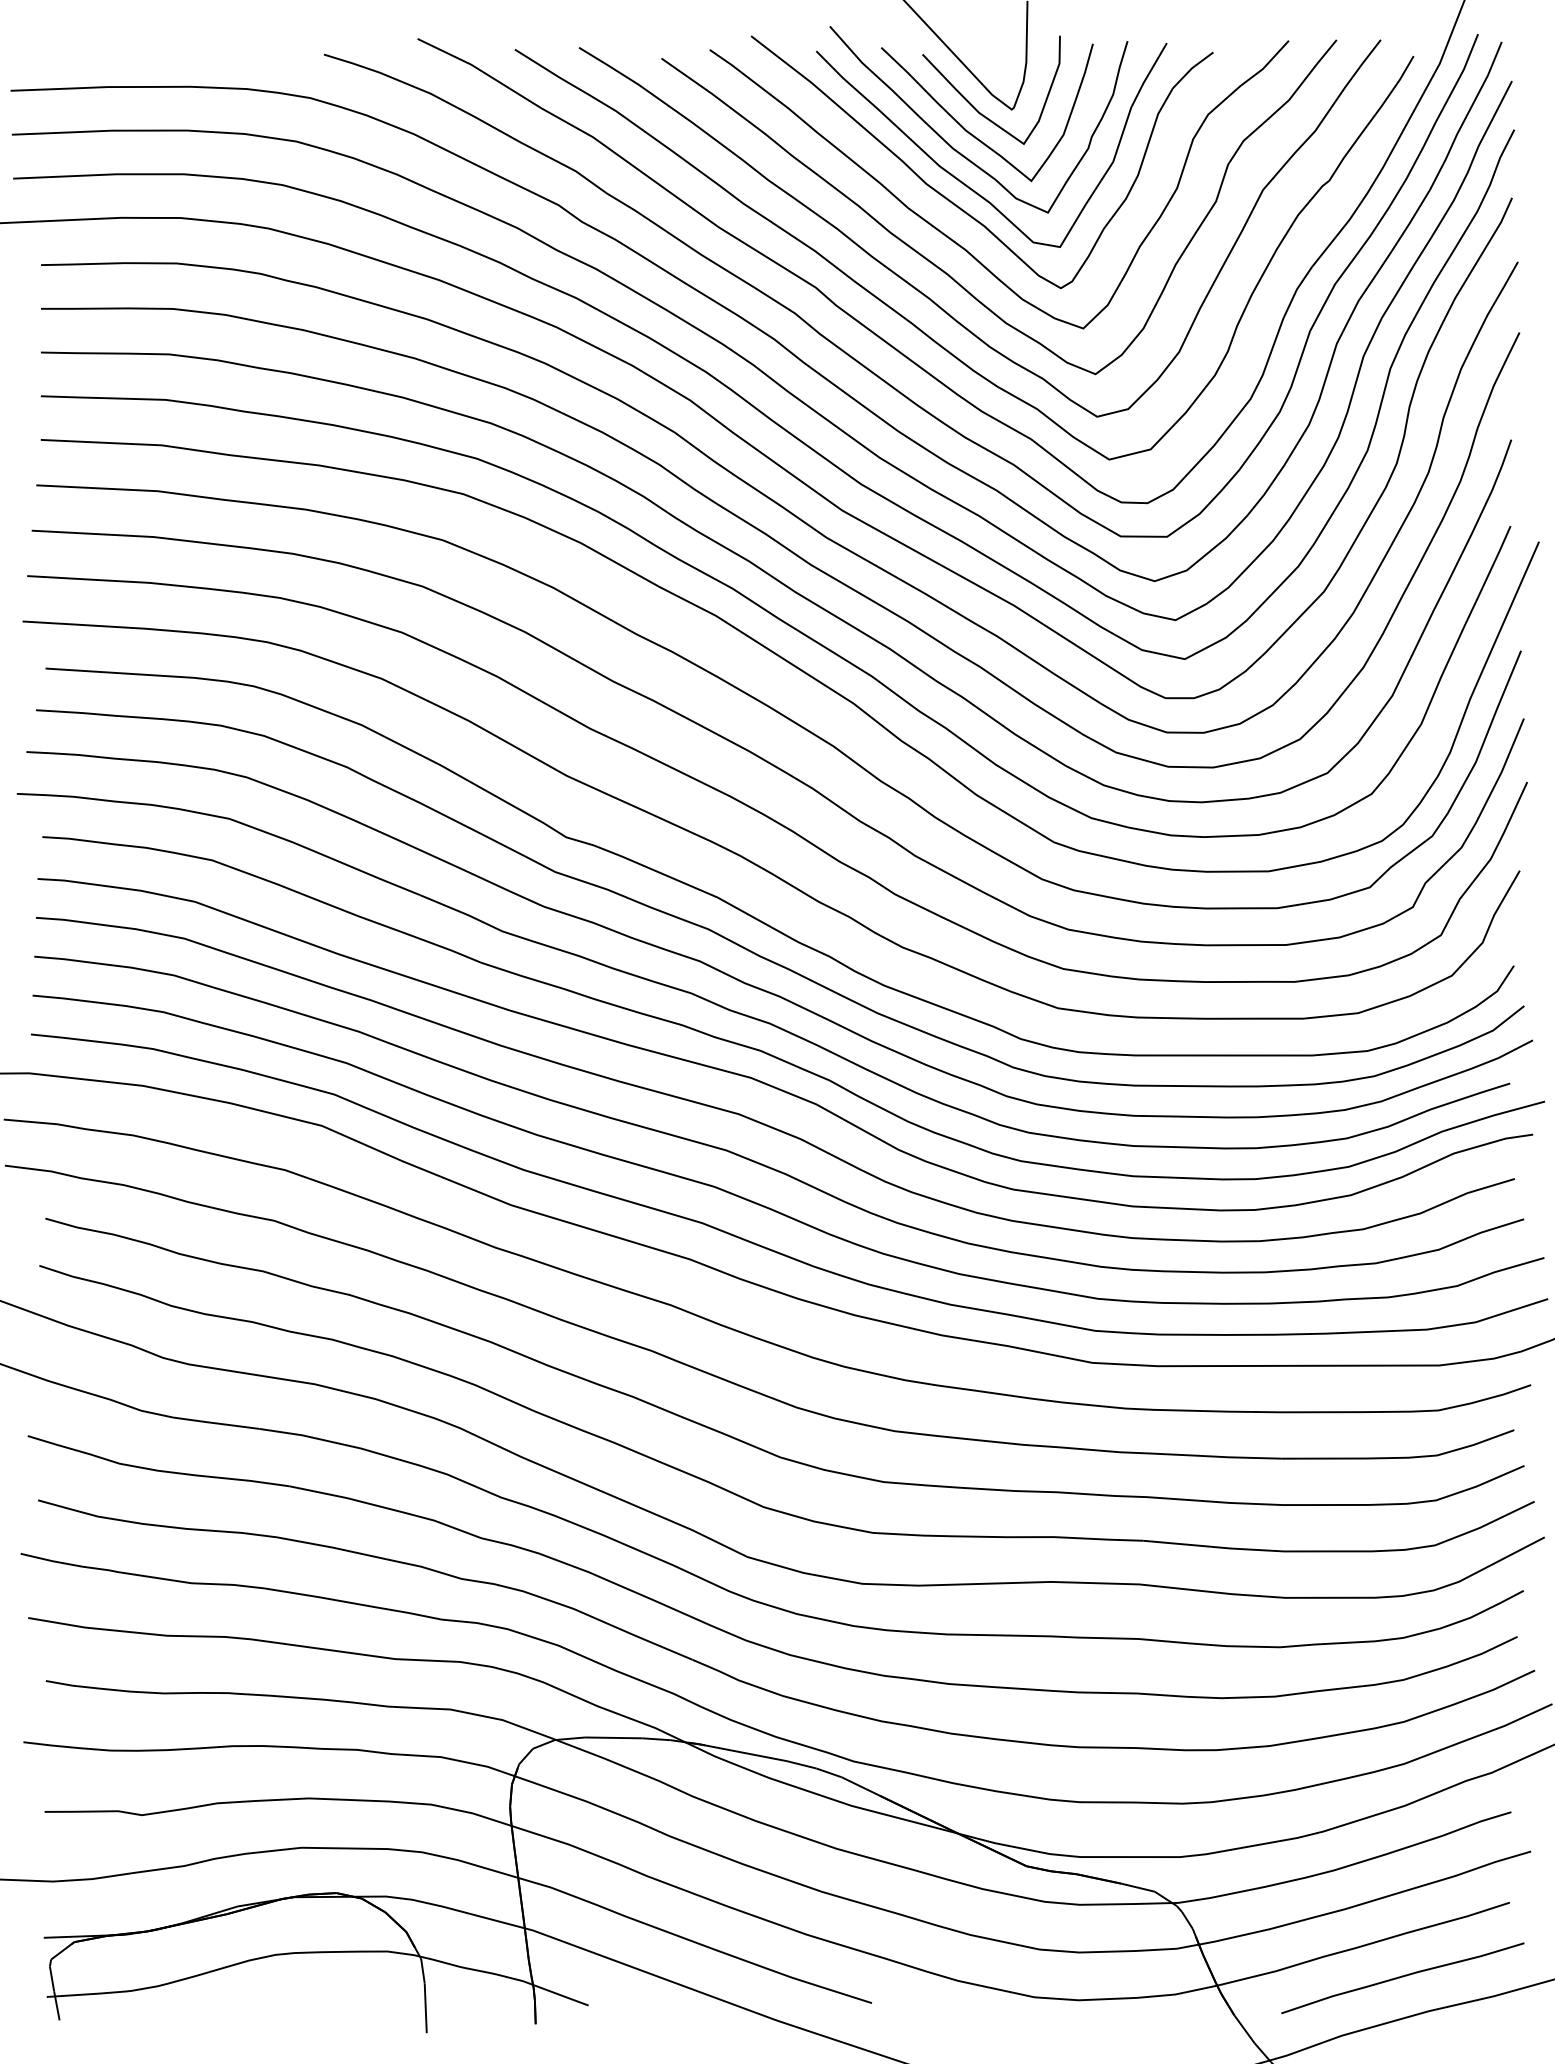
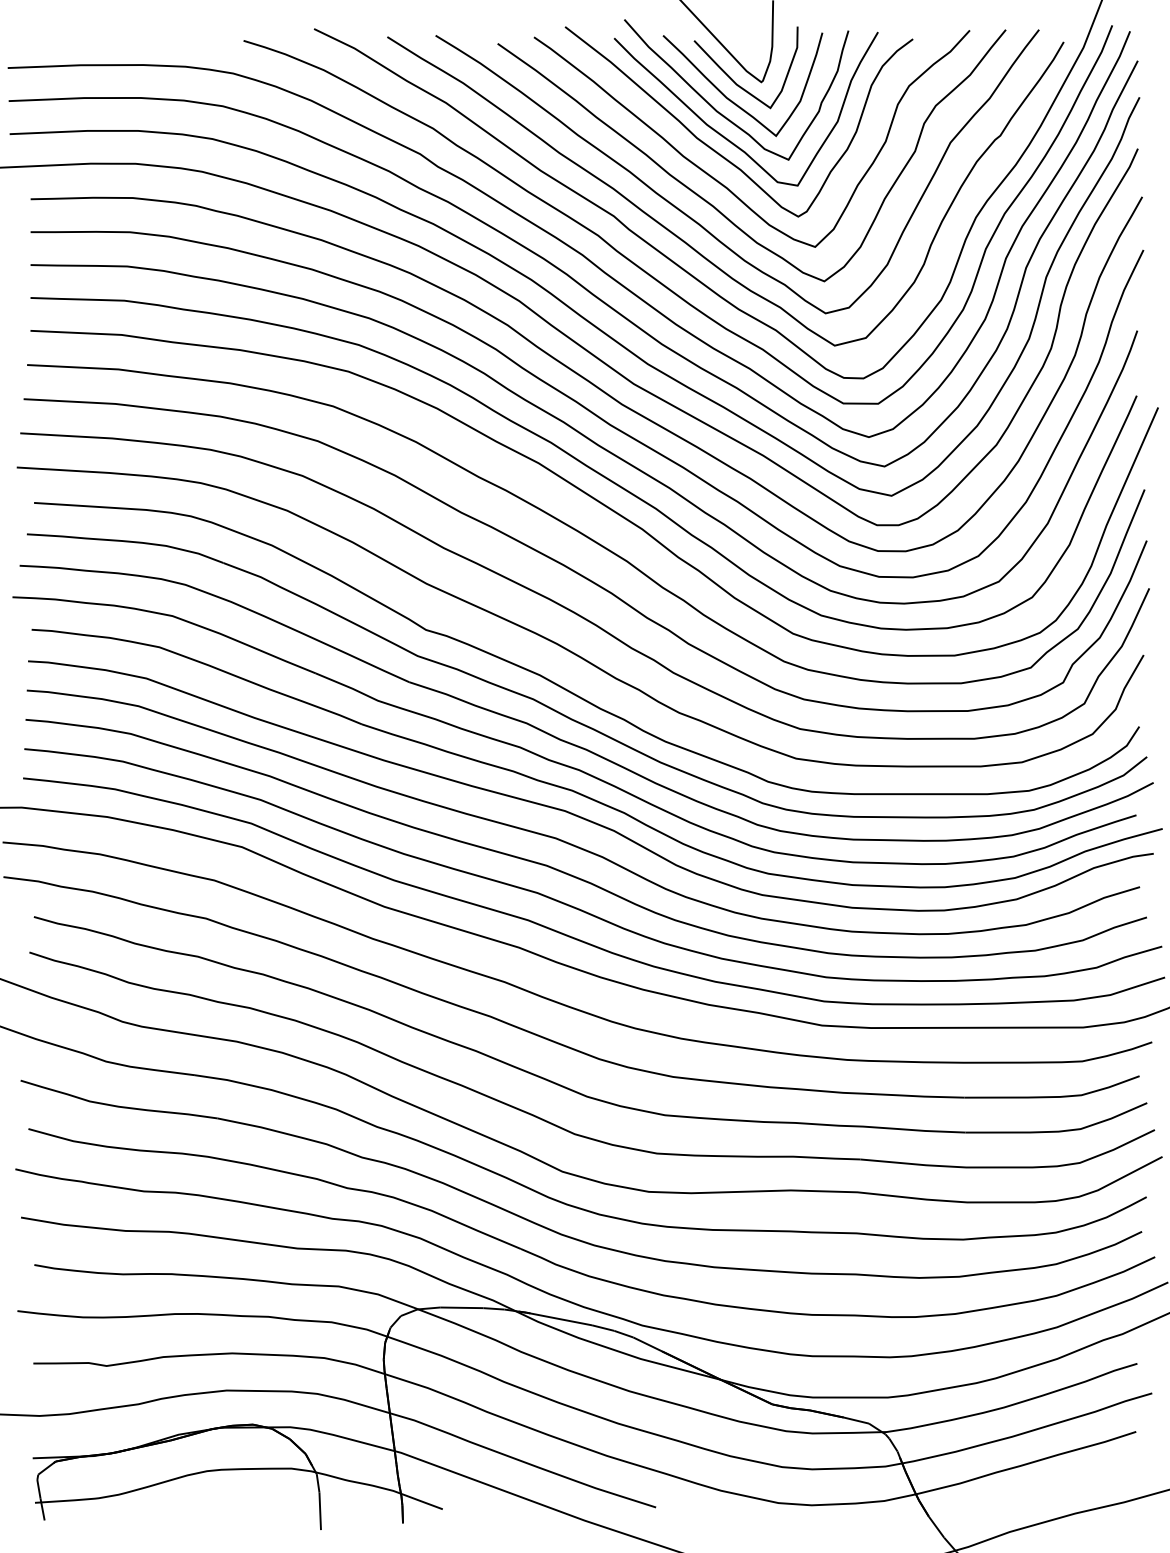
curve: (1402, 1977) -> (1055, 1488), removed

